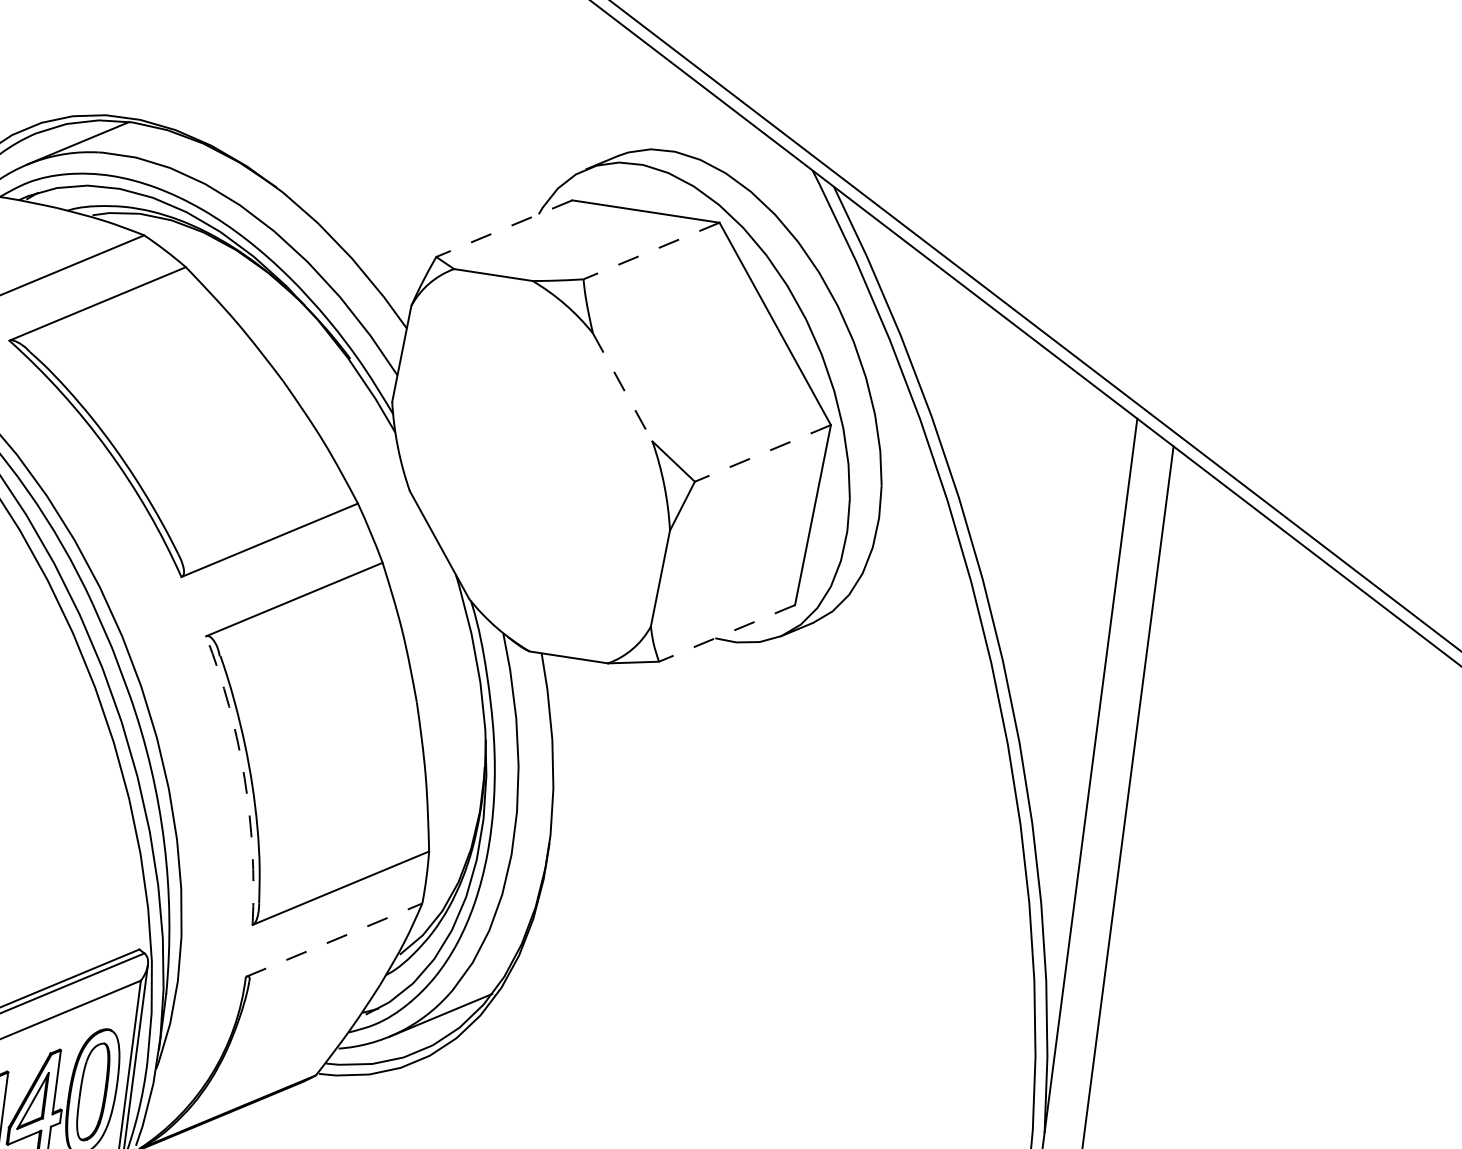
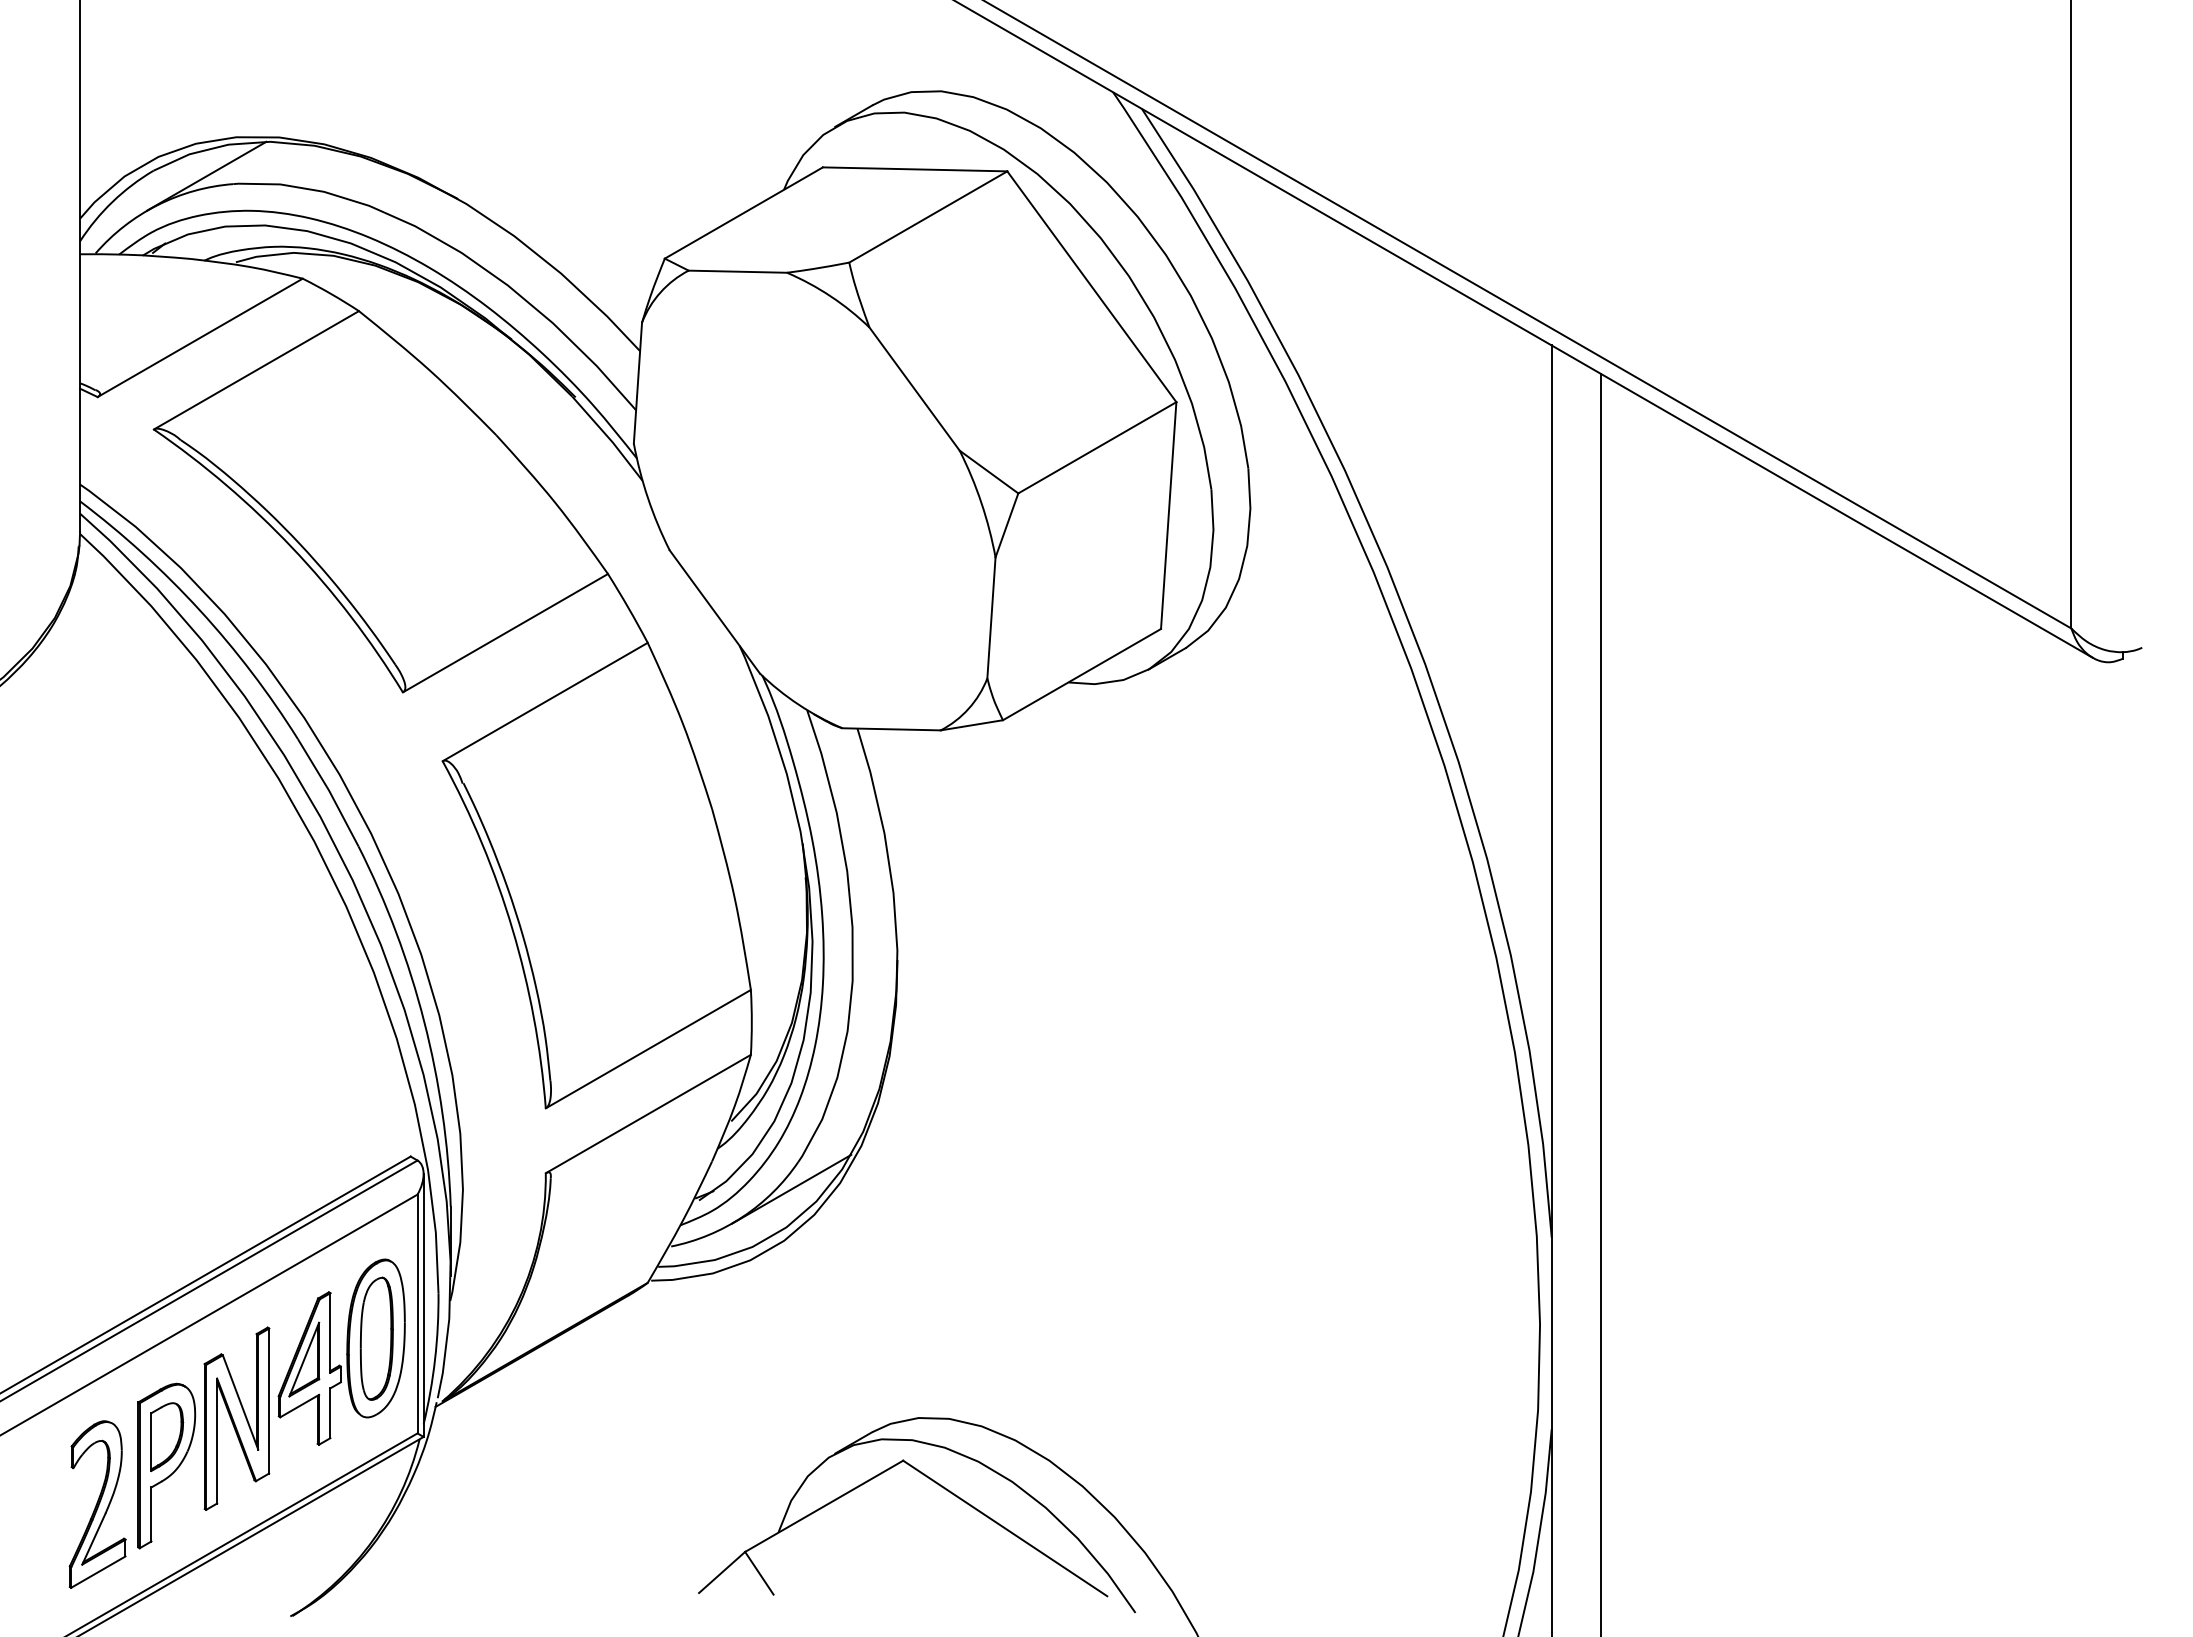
line: (503, 229) -> (743, 213), dashed -> solid
line: (650, 251) -> (927, 217), dashed -> solid
line: (622, 387) -> (914, 389), dashed -> solid
line: (762, 453) -> (1096, 448), dashed -> solid
line: (726, 633) -> (1081, 674), dashed -> solid
arc: (244, 778) -> (512, 929), dashed -> solid
line: (334, 939) -> (648, 1113), dashed -> solid

